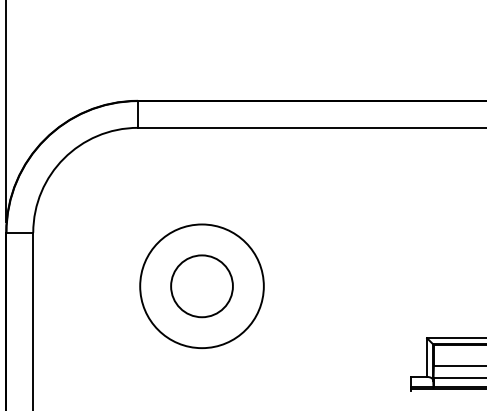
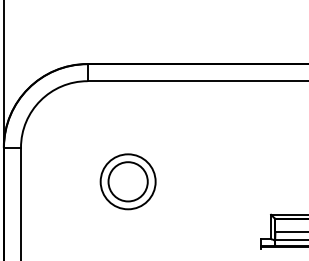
circle: (200, 285) -> (127, 181), size x0.7

